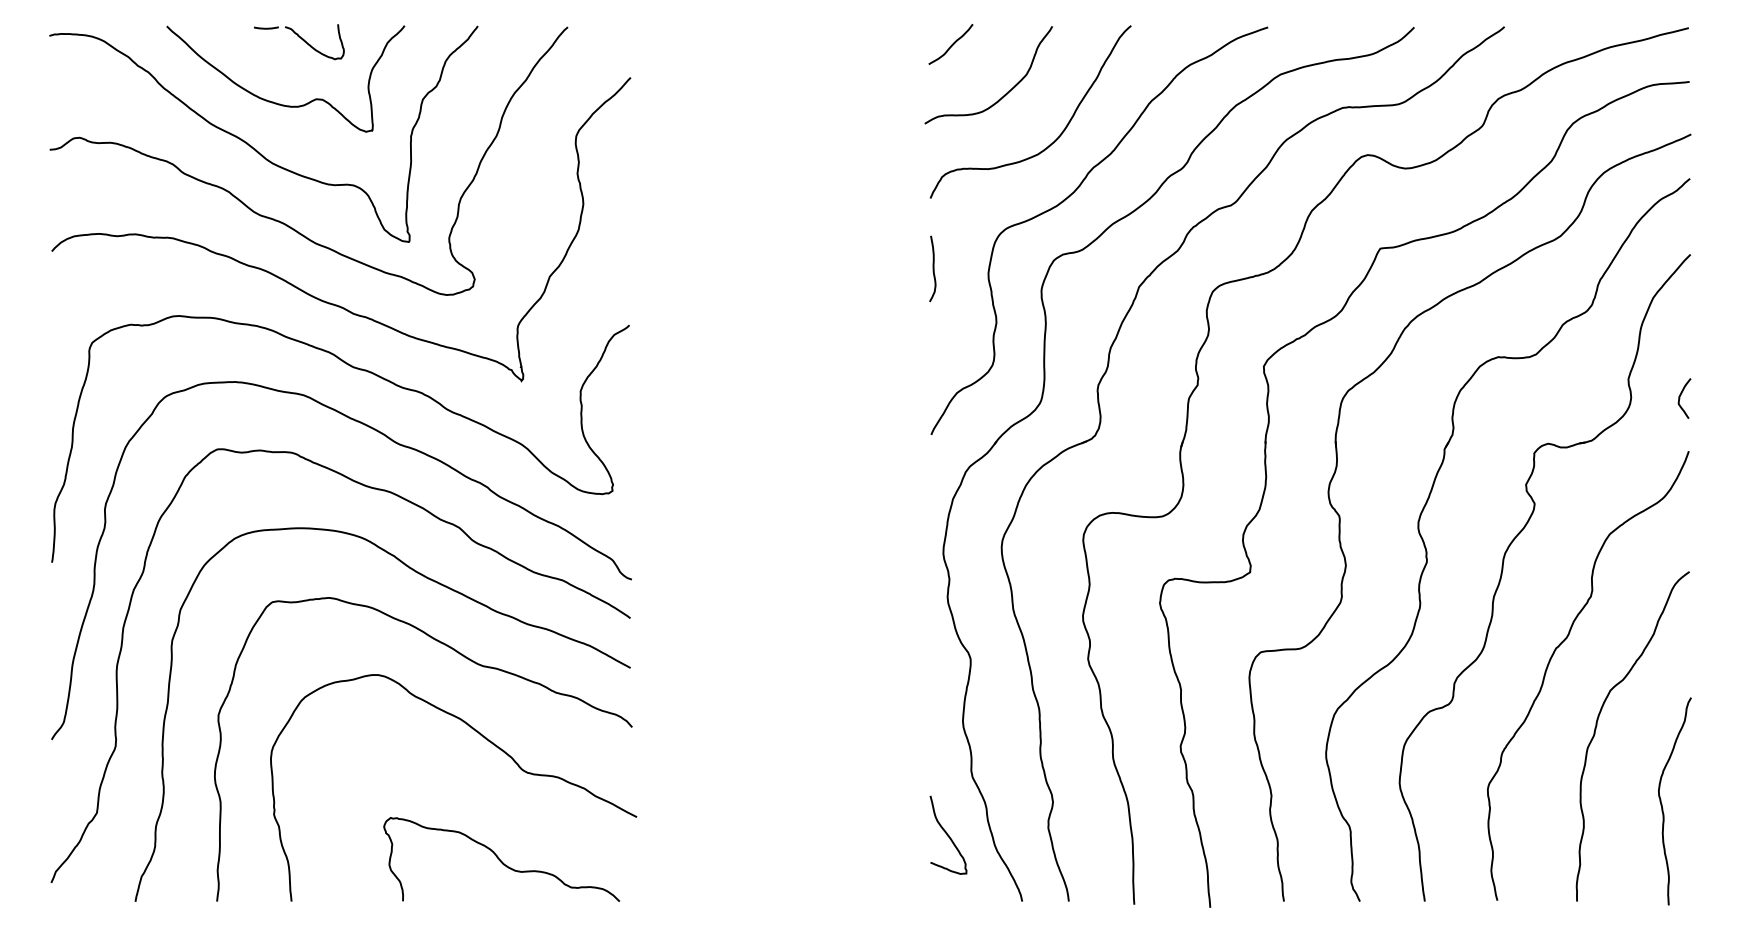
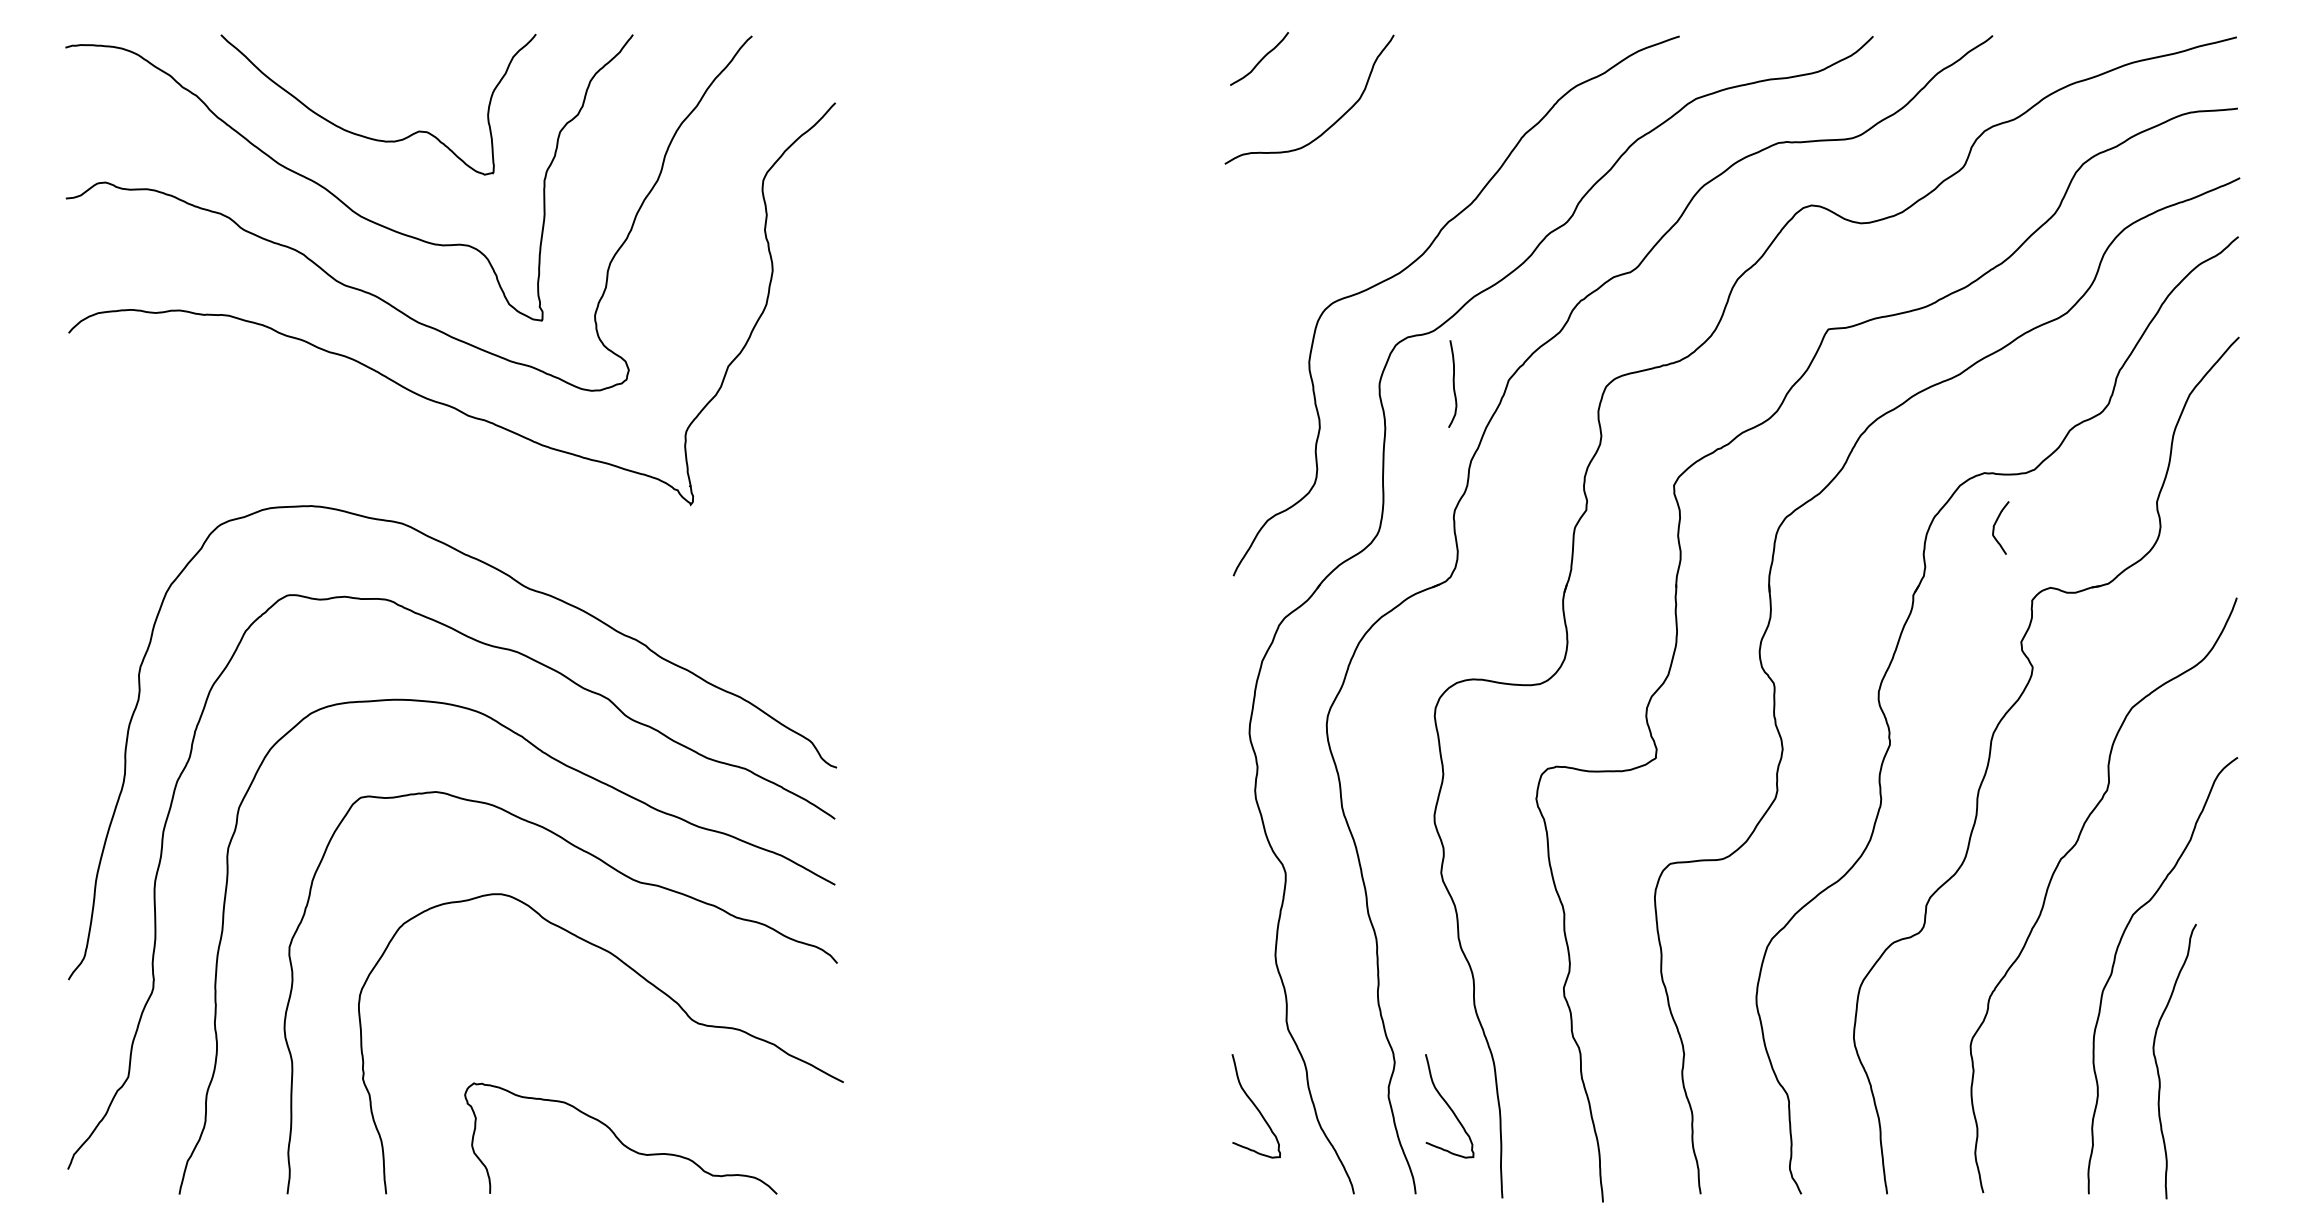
part: (299, 42) -> (396, 56), removed
curve: (1059, 134) -> (1403, 178), removed
curve: (932, 268) -> (1452, 383), moved
curve: (356, 369) -> (472, 489), removed
curve: (1680, 398) -> (1995, 527), moved
curve: (1662, 803) -> (2158, 1064), moved
curve: (1094, 834) -> (1449, 1105), added
curve: (500, 859) -> (619, 1138), moved

